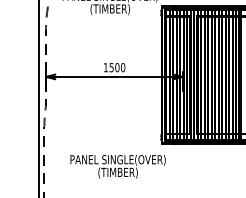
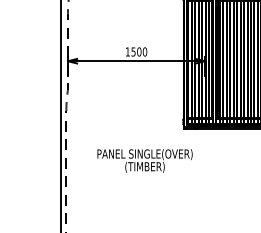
text: (117, 166) -> (144, 160), moved

